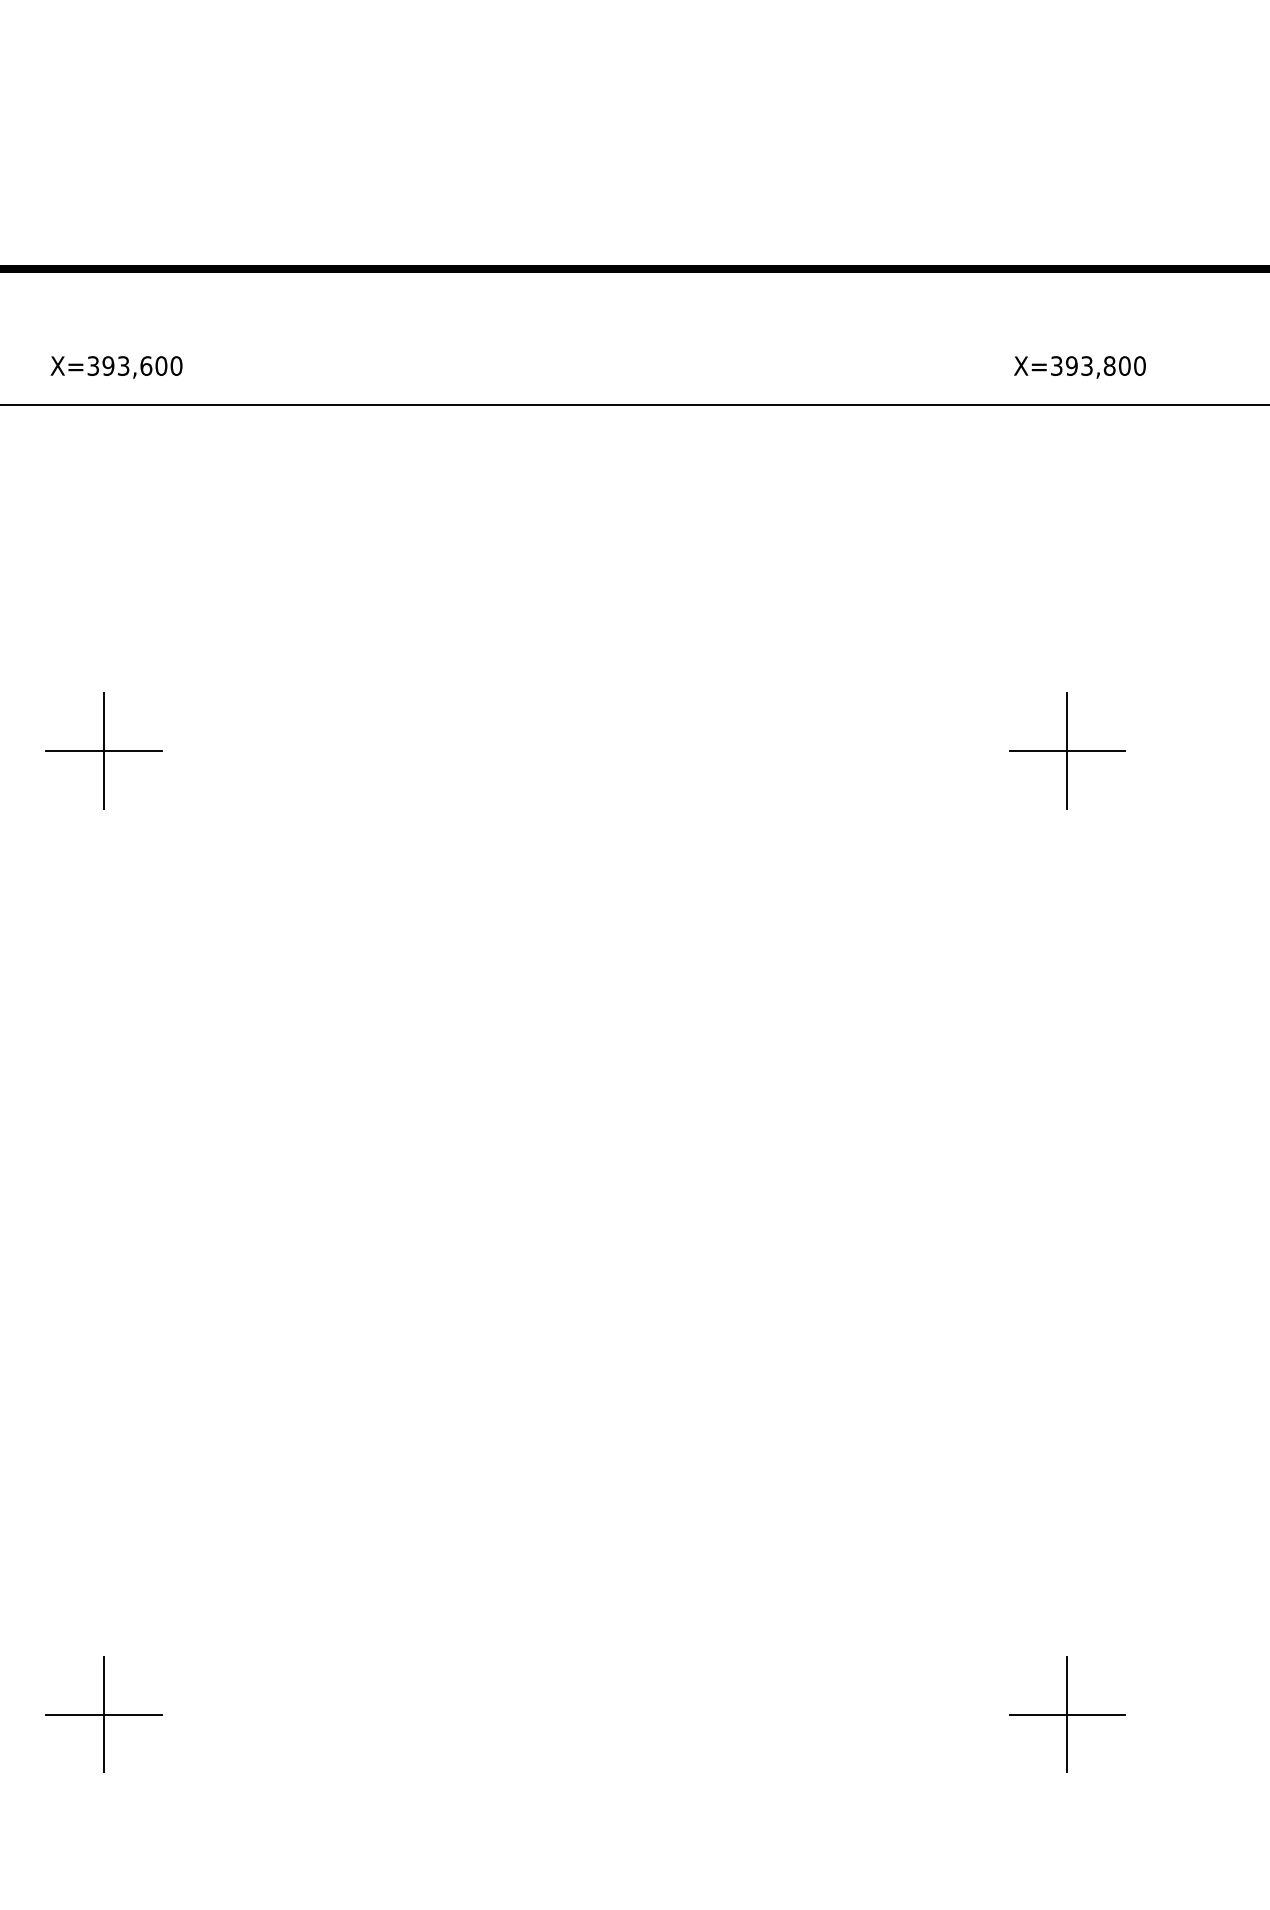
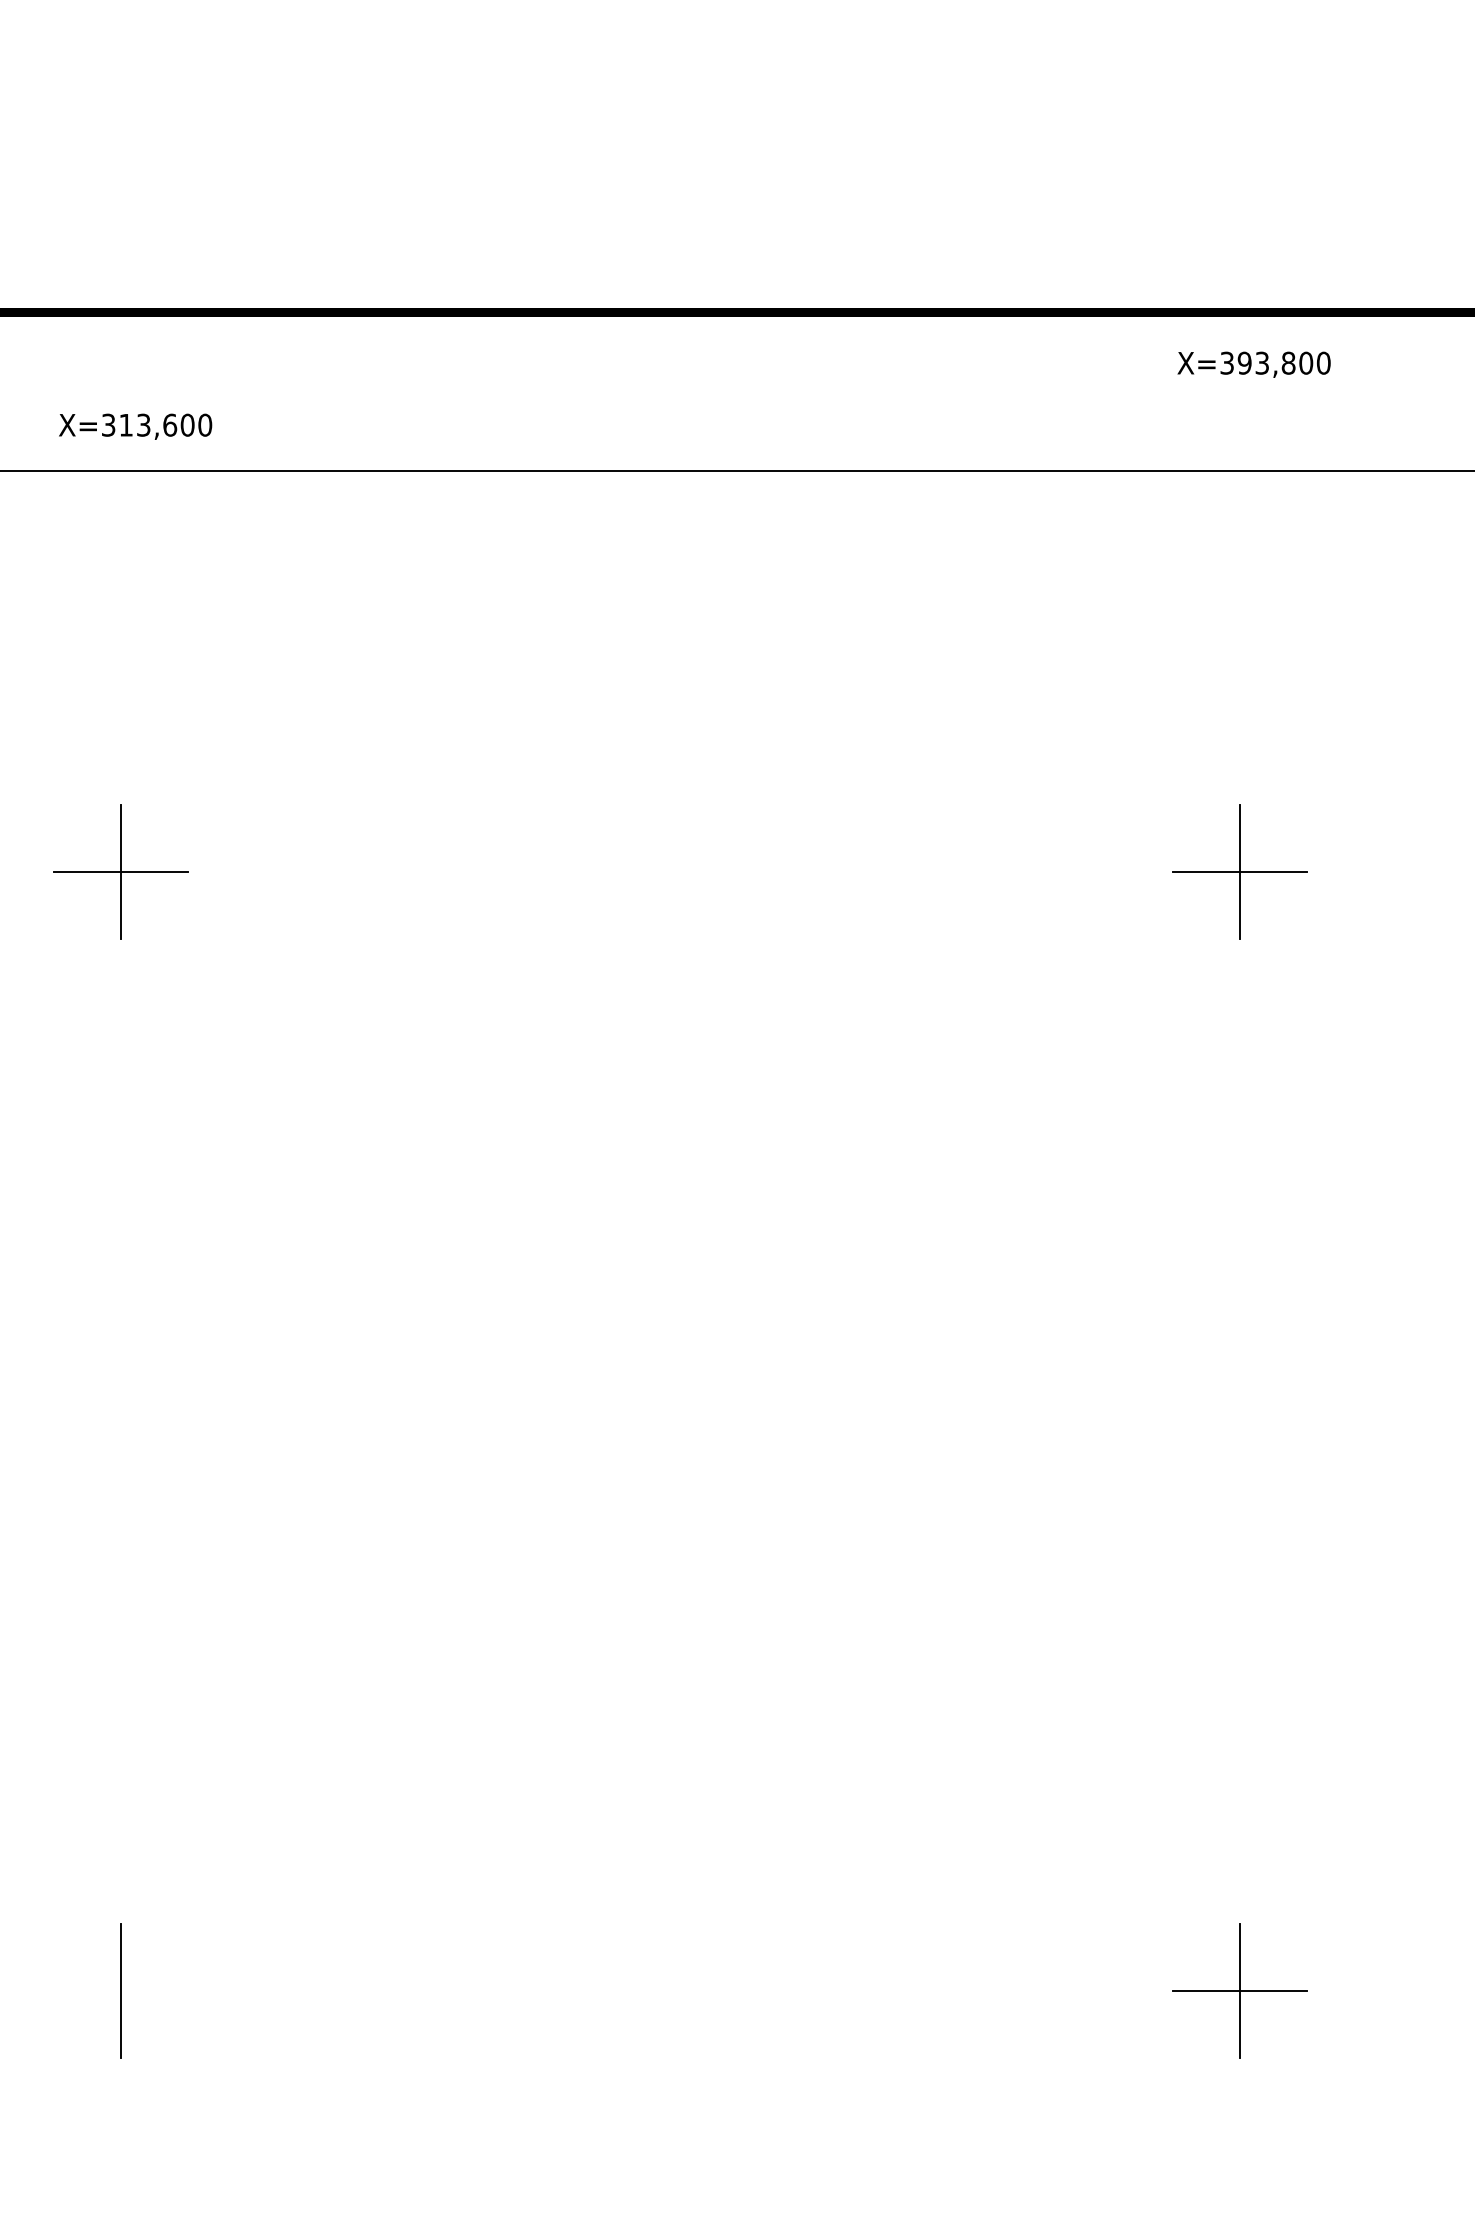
text: (108, 365) -> (126, 424), X=393,600 -> X=313,600
text: (1079, 367) -> (1253, 364), moved
line: (103, 1714) -> (120, 1990), removed

